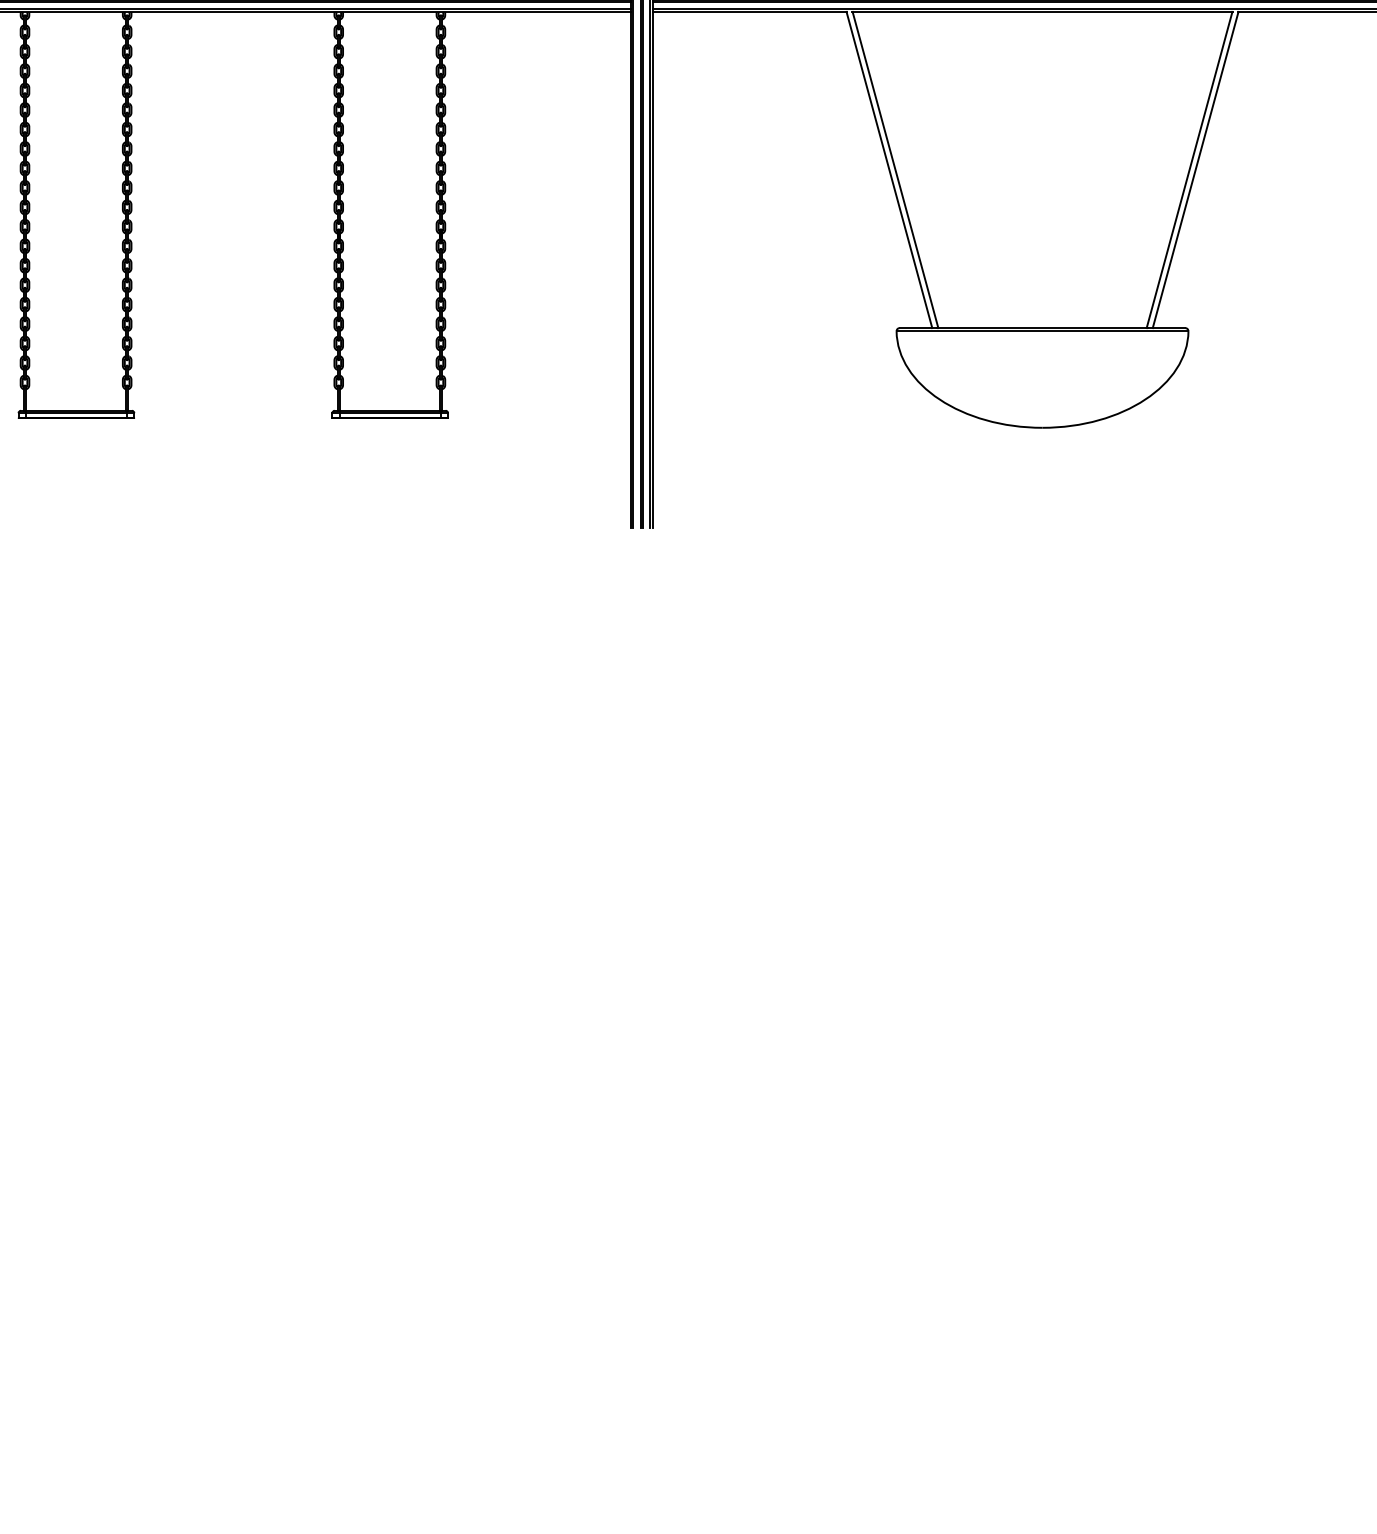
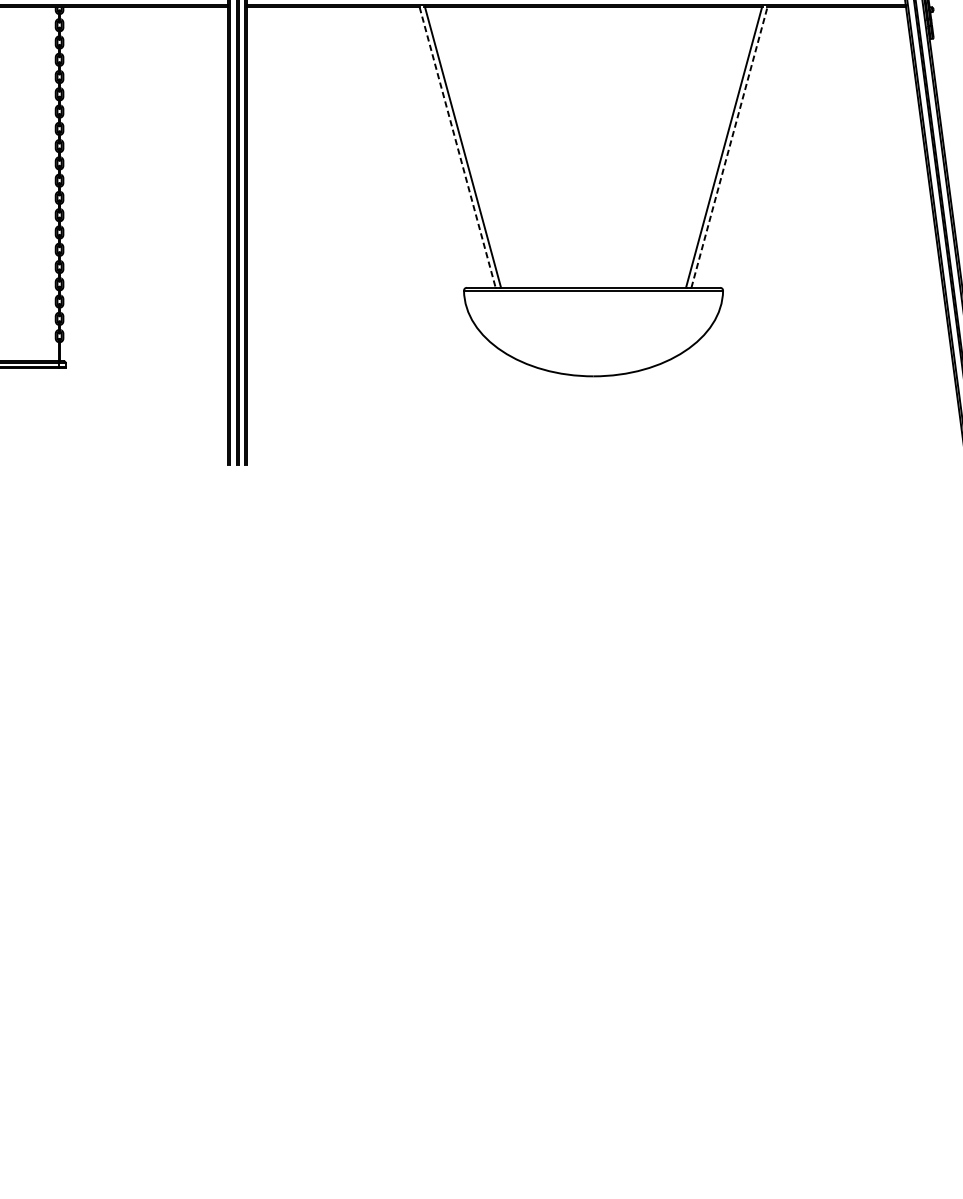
line: (889, 170) -> (457, 147), solid -> dashed
line: (1195, 170) -> (729, 147), solid -> dashed

